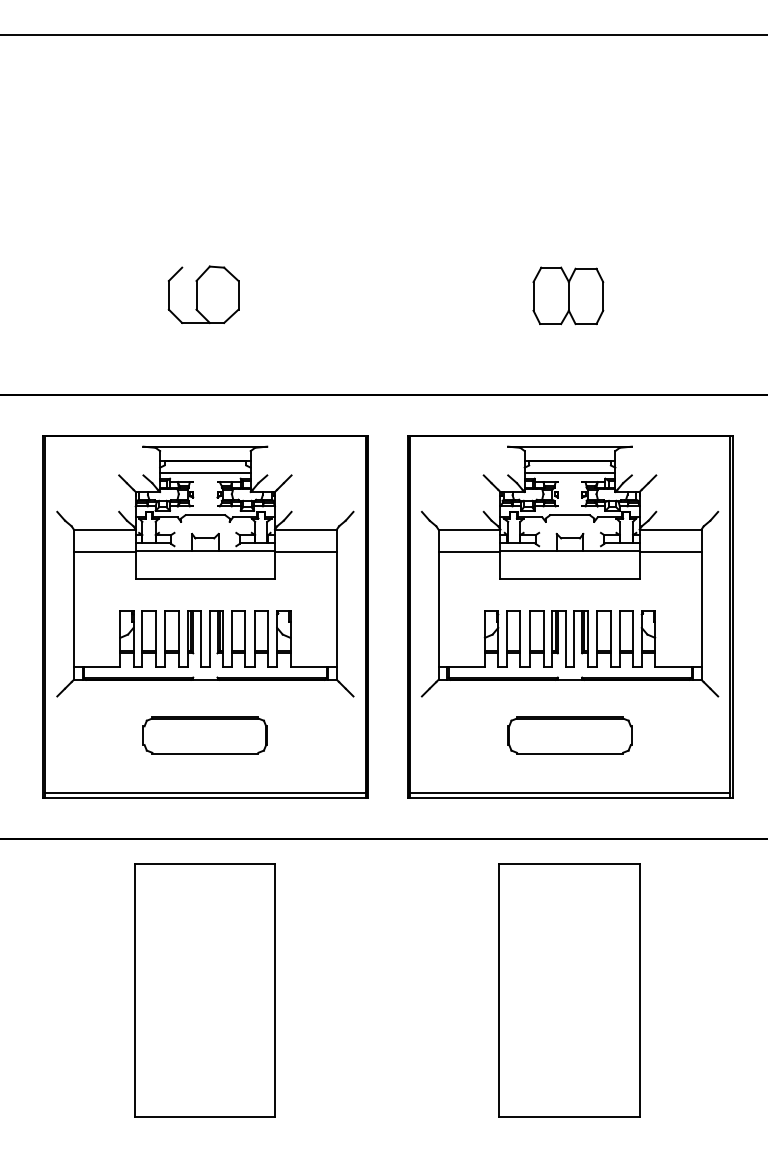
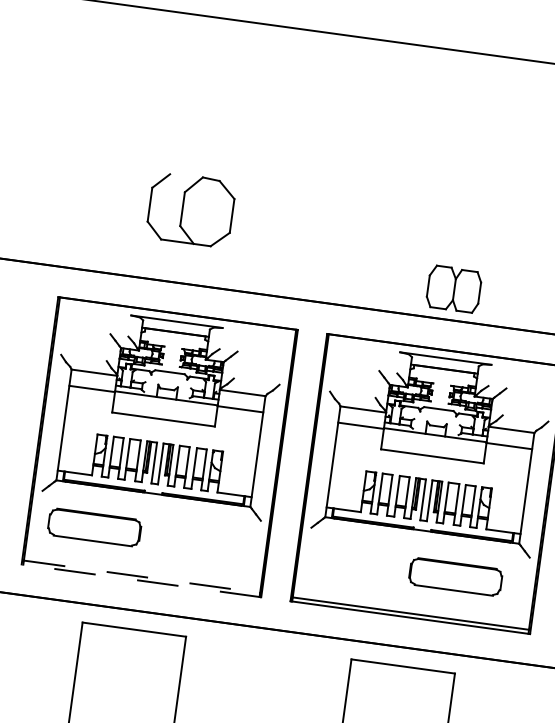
part: (203, 294) -> (190, 209), size x1.6
part: (568, 295) -> (454, 288), moved
line: (205, 473) -> (174, 341), removed
line: (569, 473) -> (442, 378), removed
part: (204, 735) -> (94, 527), moved
part: (569, 735) -> (455, 576), moved
line: (205, 792) -> (142, 576), solid -> dashed
line: (204, 798) -> (140, 581), solid -> dashed

